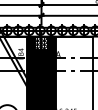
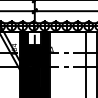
hatch: (41, 42) -> (34, 37), removed

